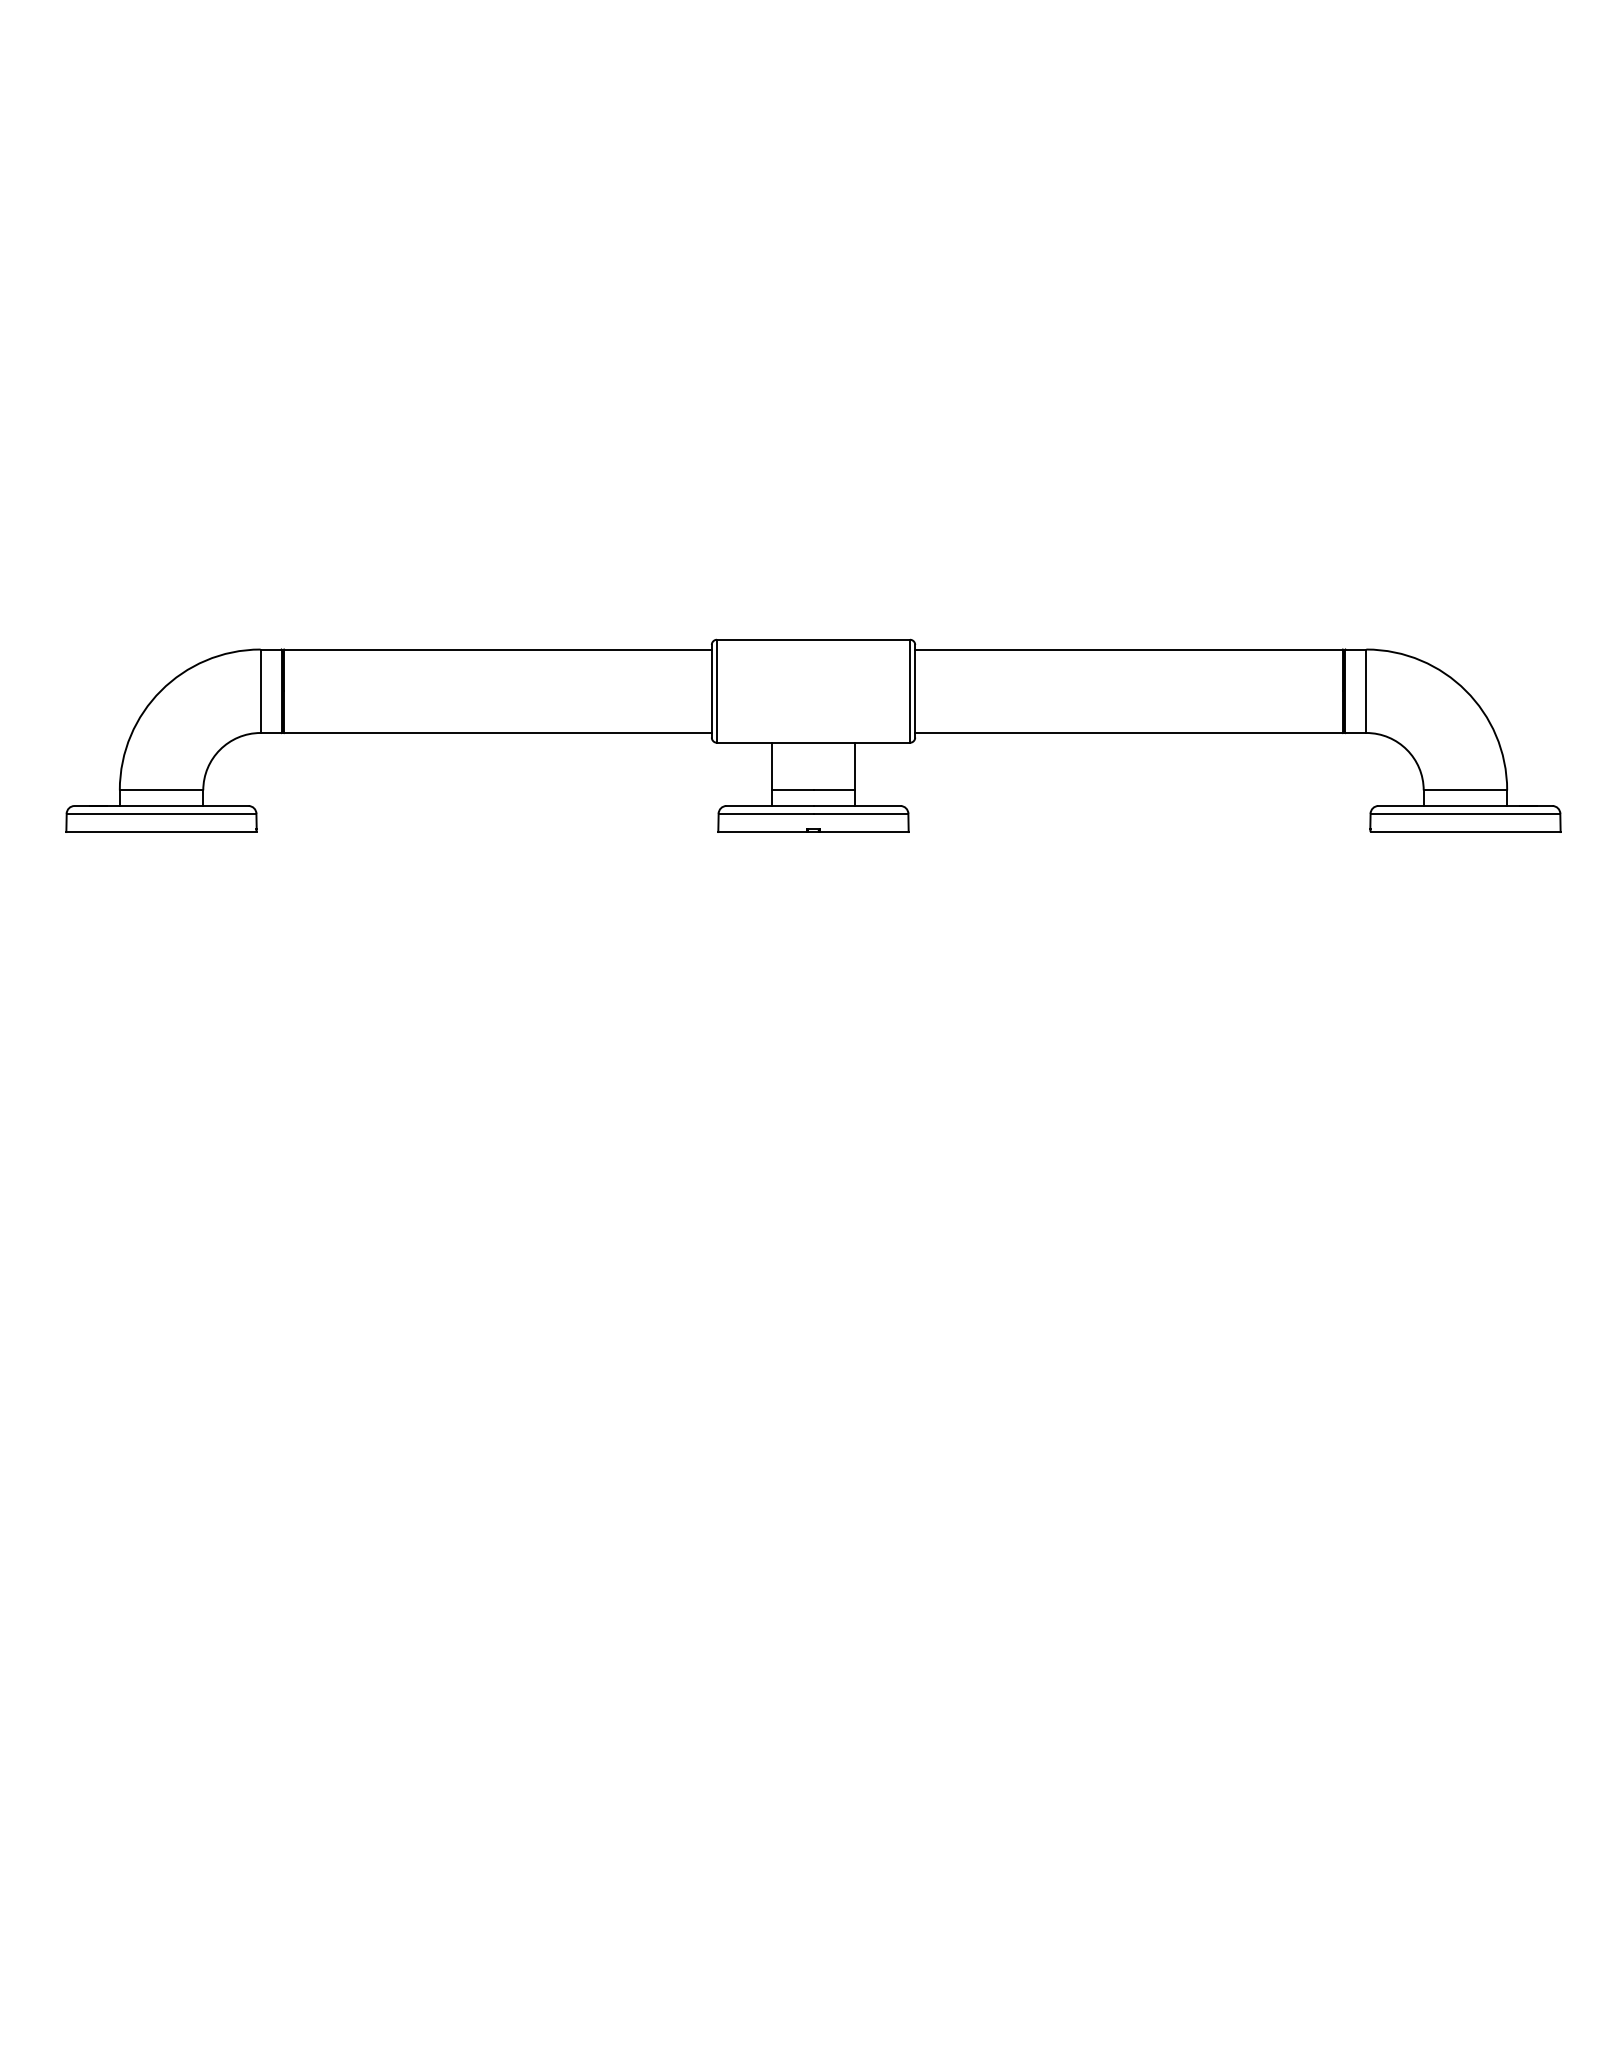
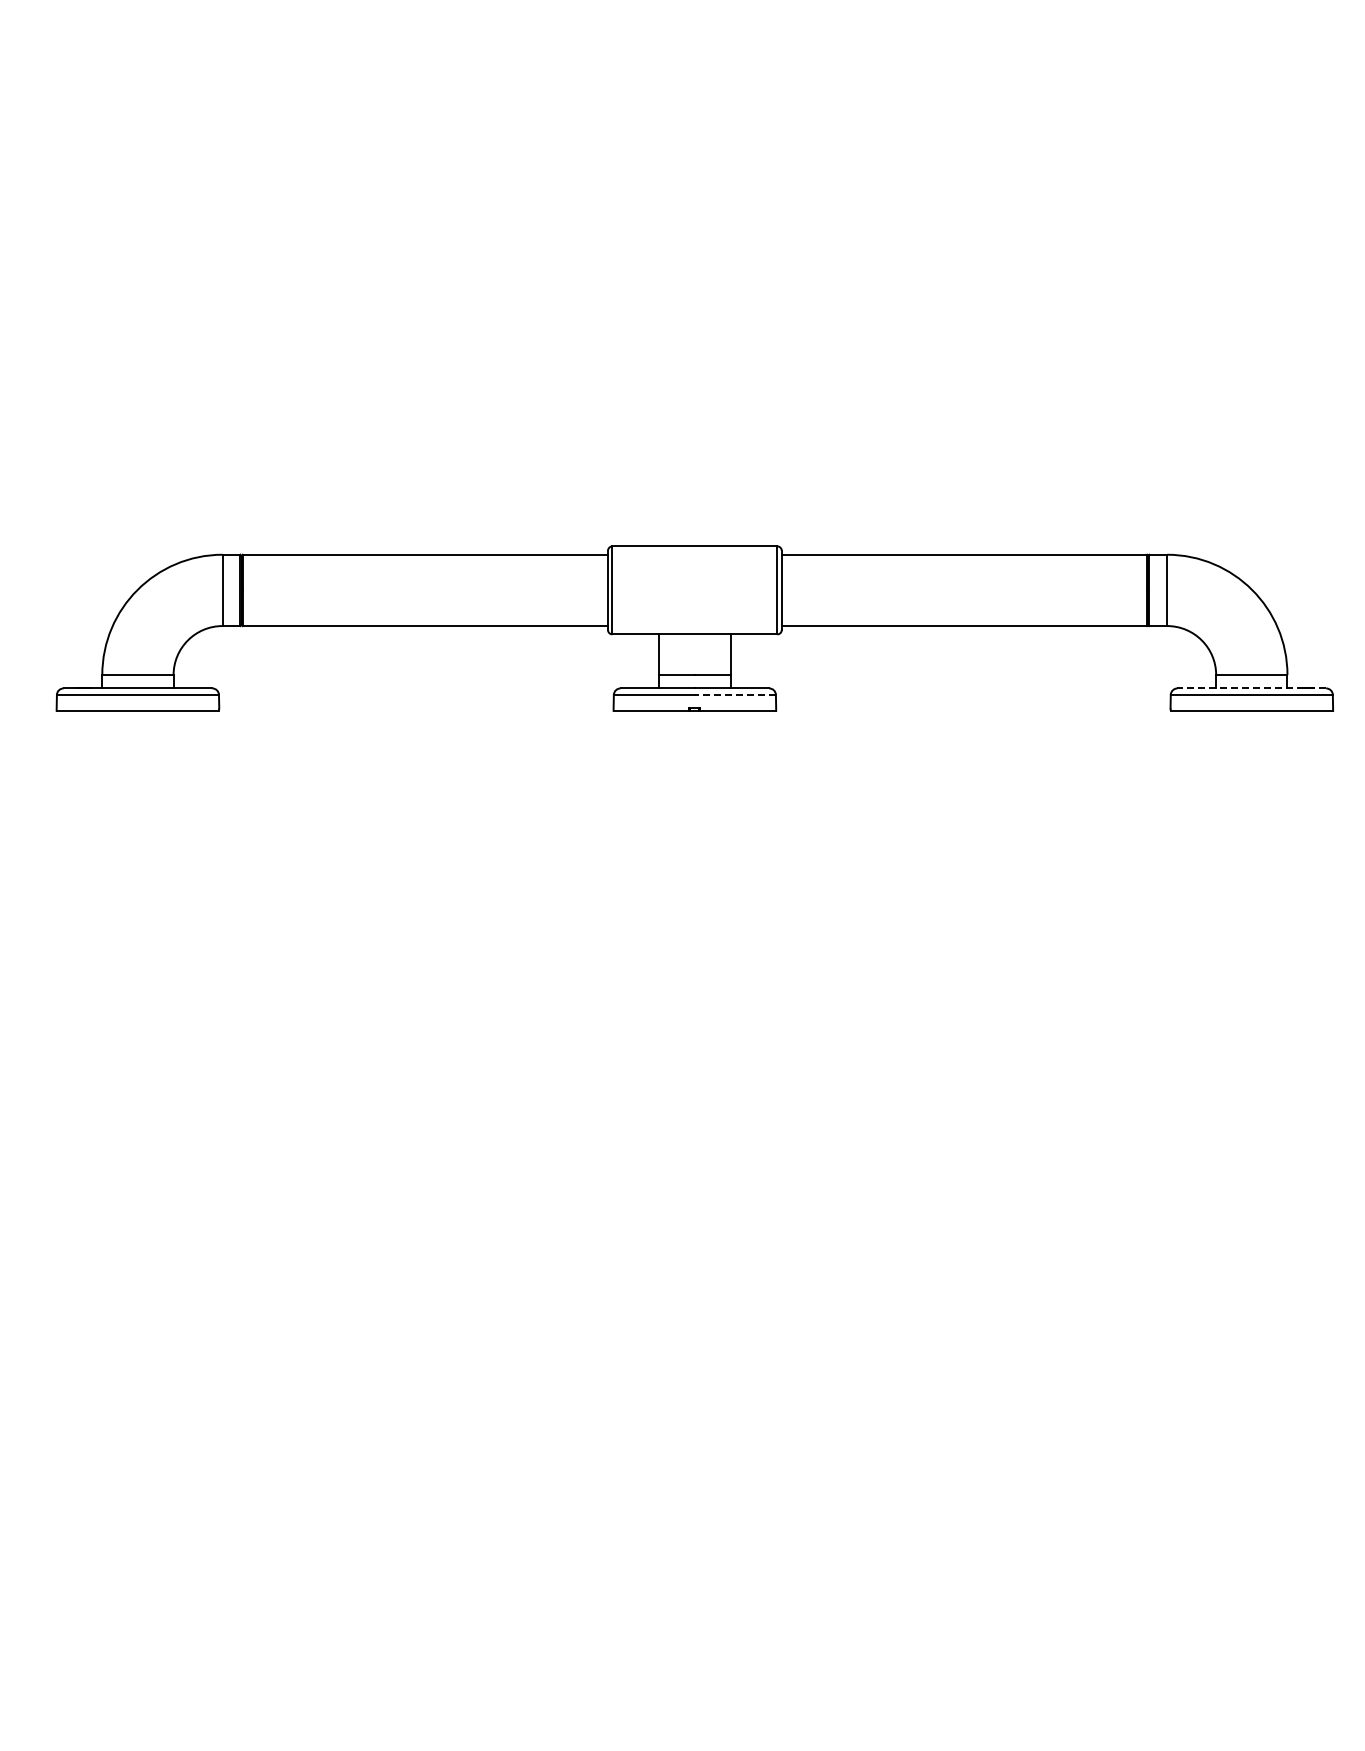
line: (1465, 806) -> (1251, 688), solid -> dashed
line: (861, 814) -> (735, 695), solid -> dashed

